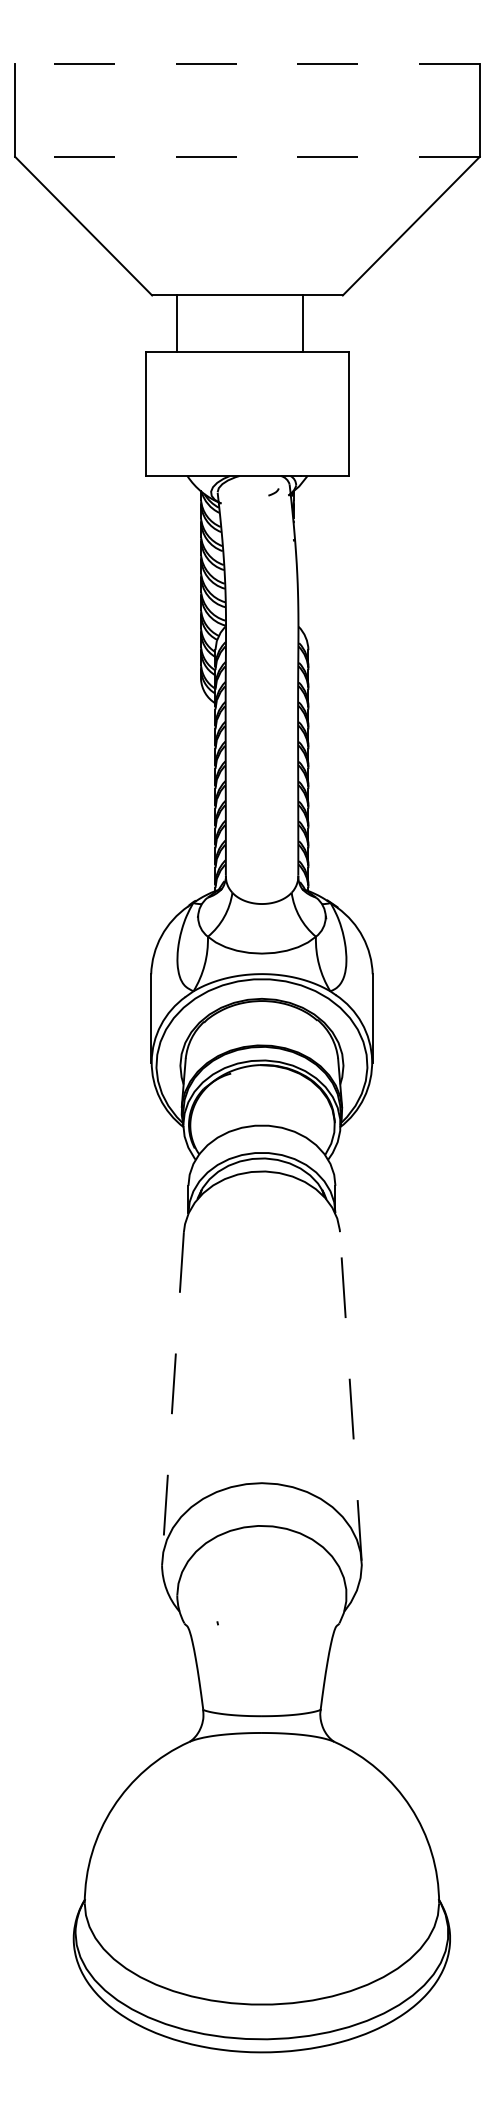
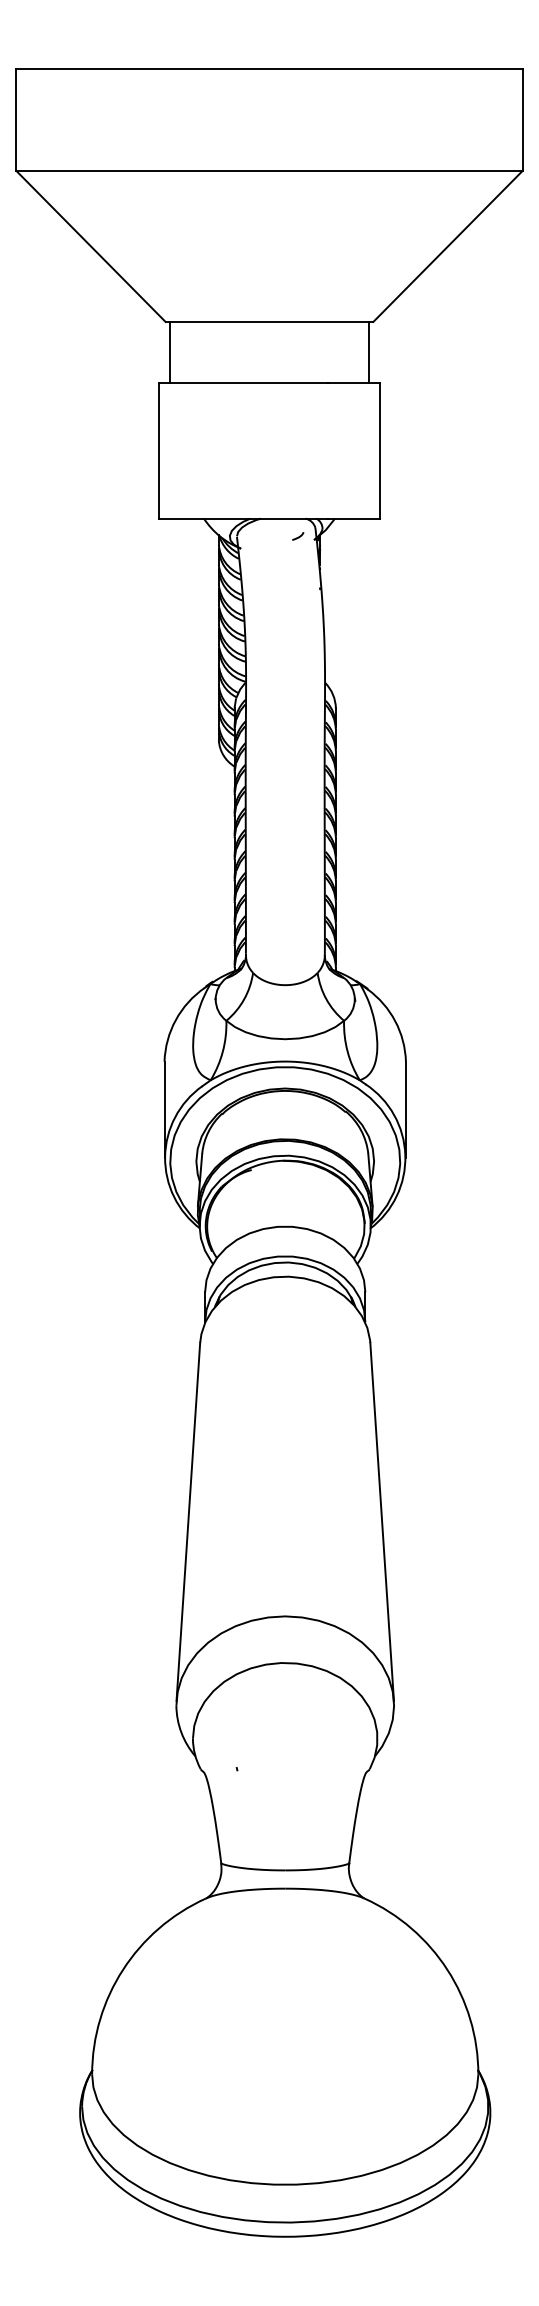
line: (247, 63) -> (269, 69), dashed -> solid
line: (247, 156) -> (269, 170), dashed -> solid
line: (177, 322) -> (170, 351), moved
line: (302, 322) -> (368, 351), moved
line: (351, 1396) -> (382, 1521), dashed -> solid
line: (173, 1397) -> (188, 1522), dashed -> solid

